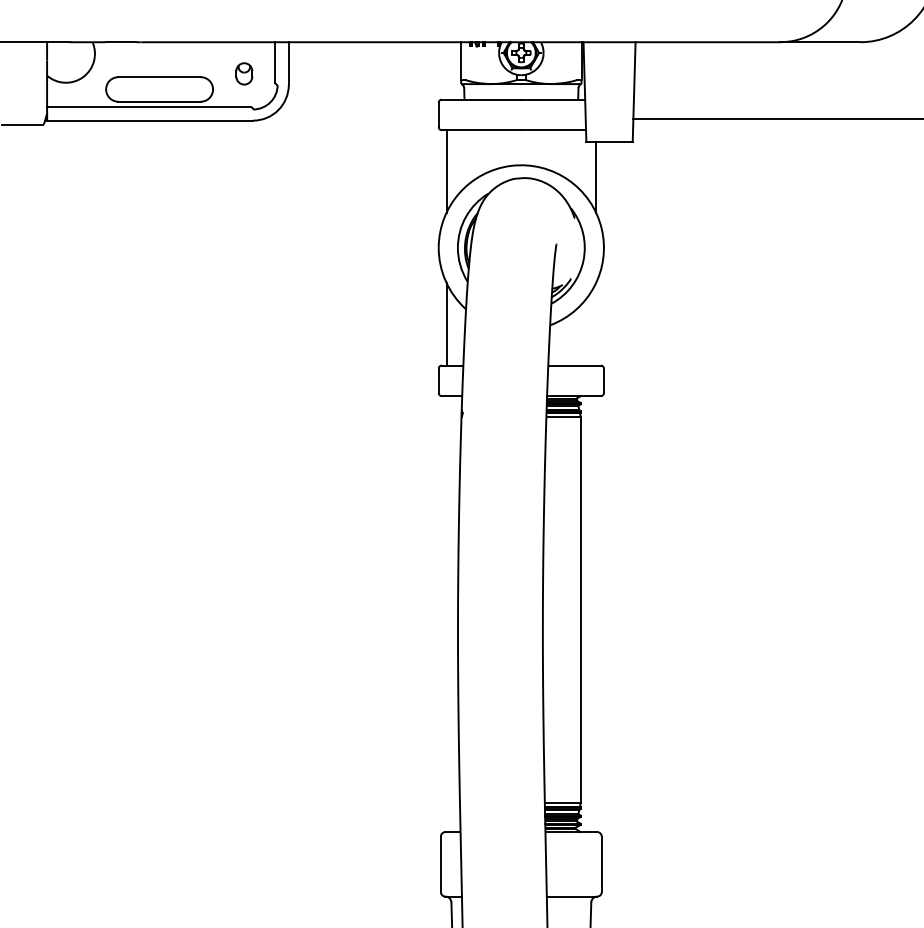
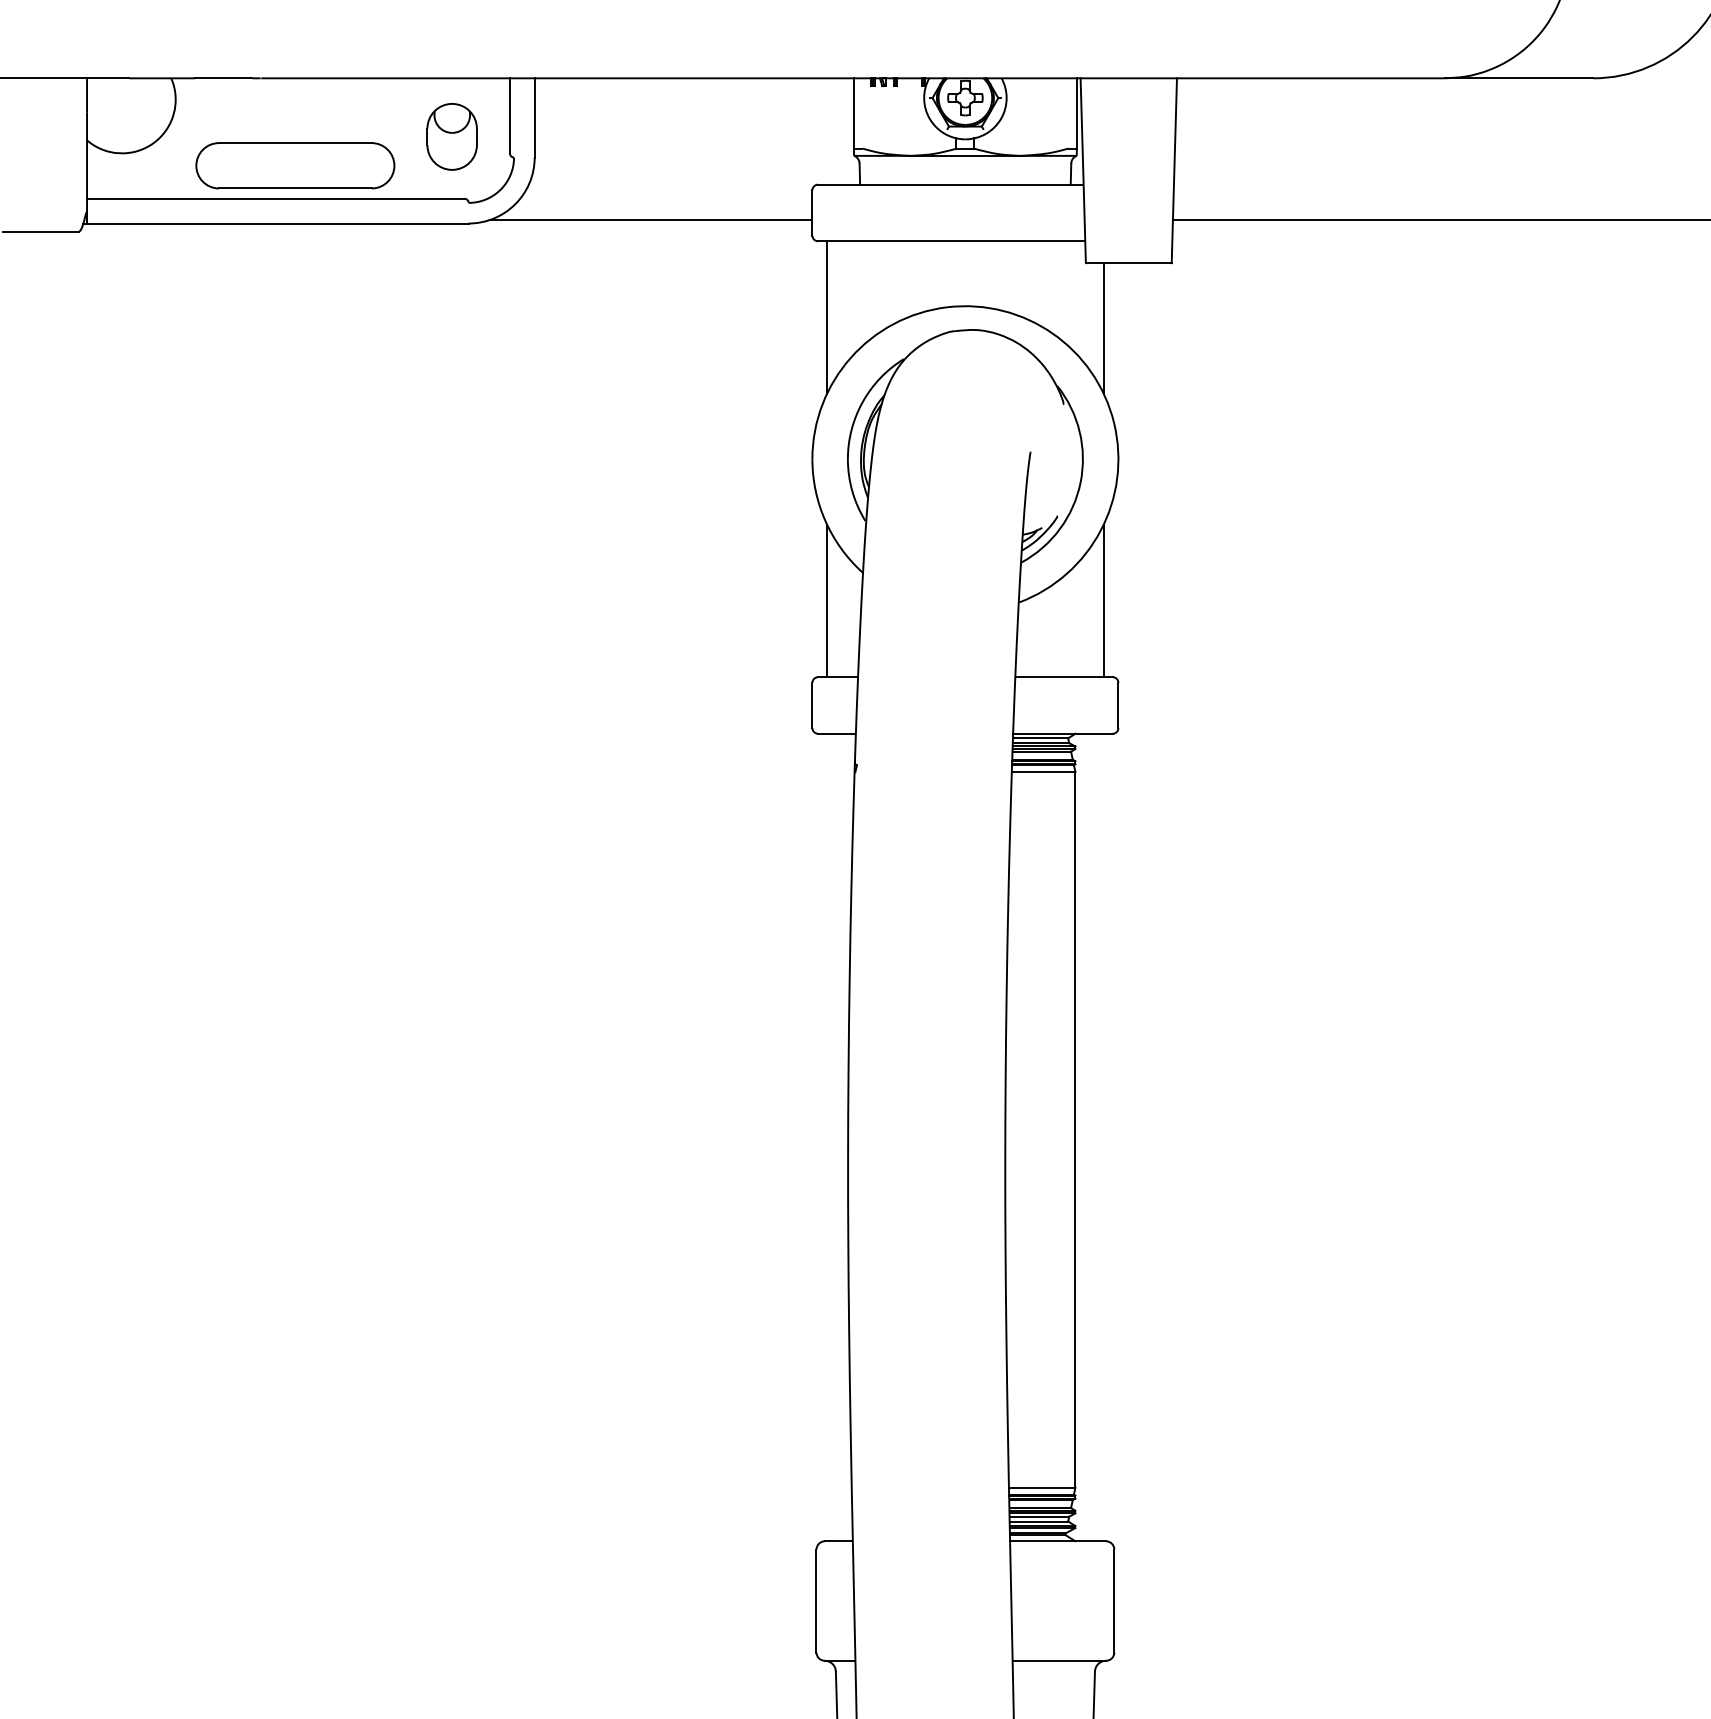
part: (244, 73) -> (452, 136), size x1.67
line: (351, 118) -> (650, 219), added
line: (596, 324) -> (1104, 601), added

